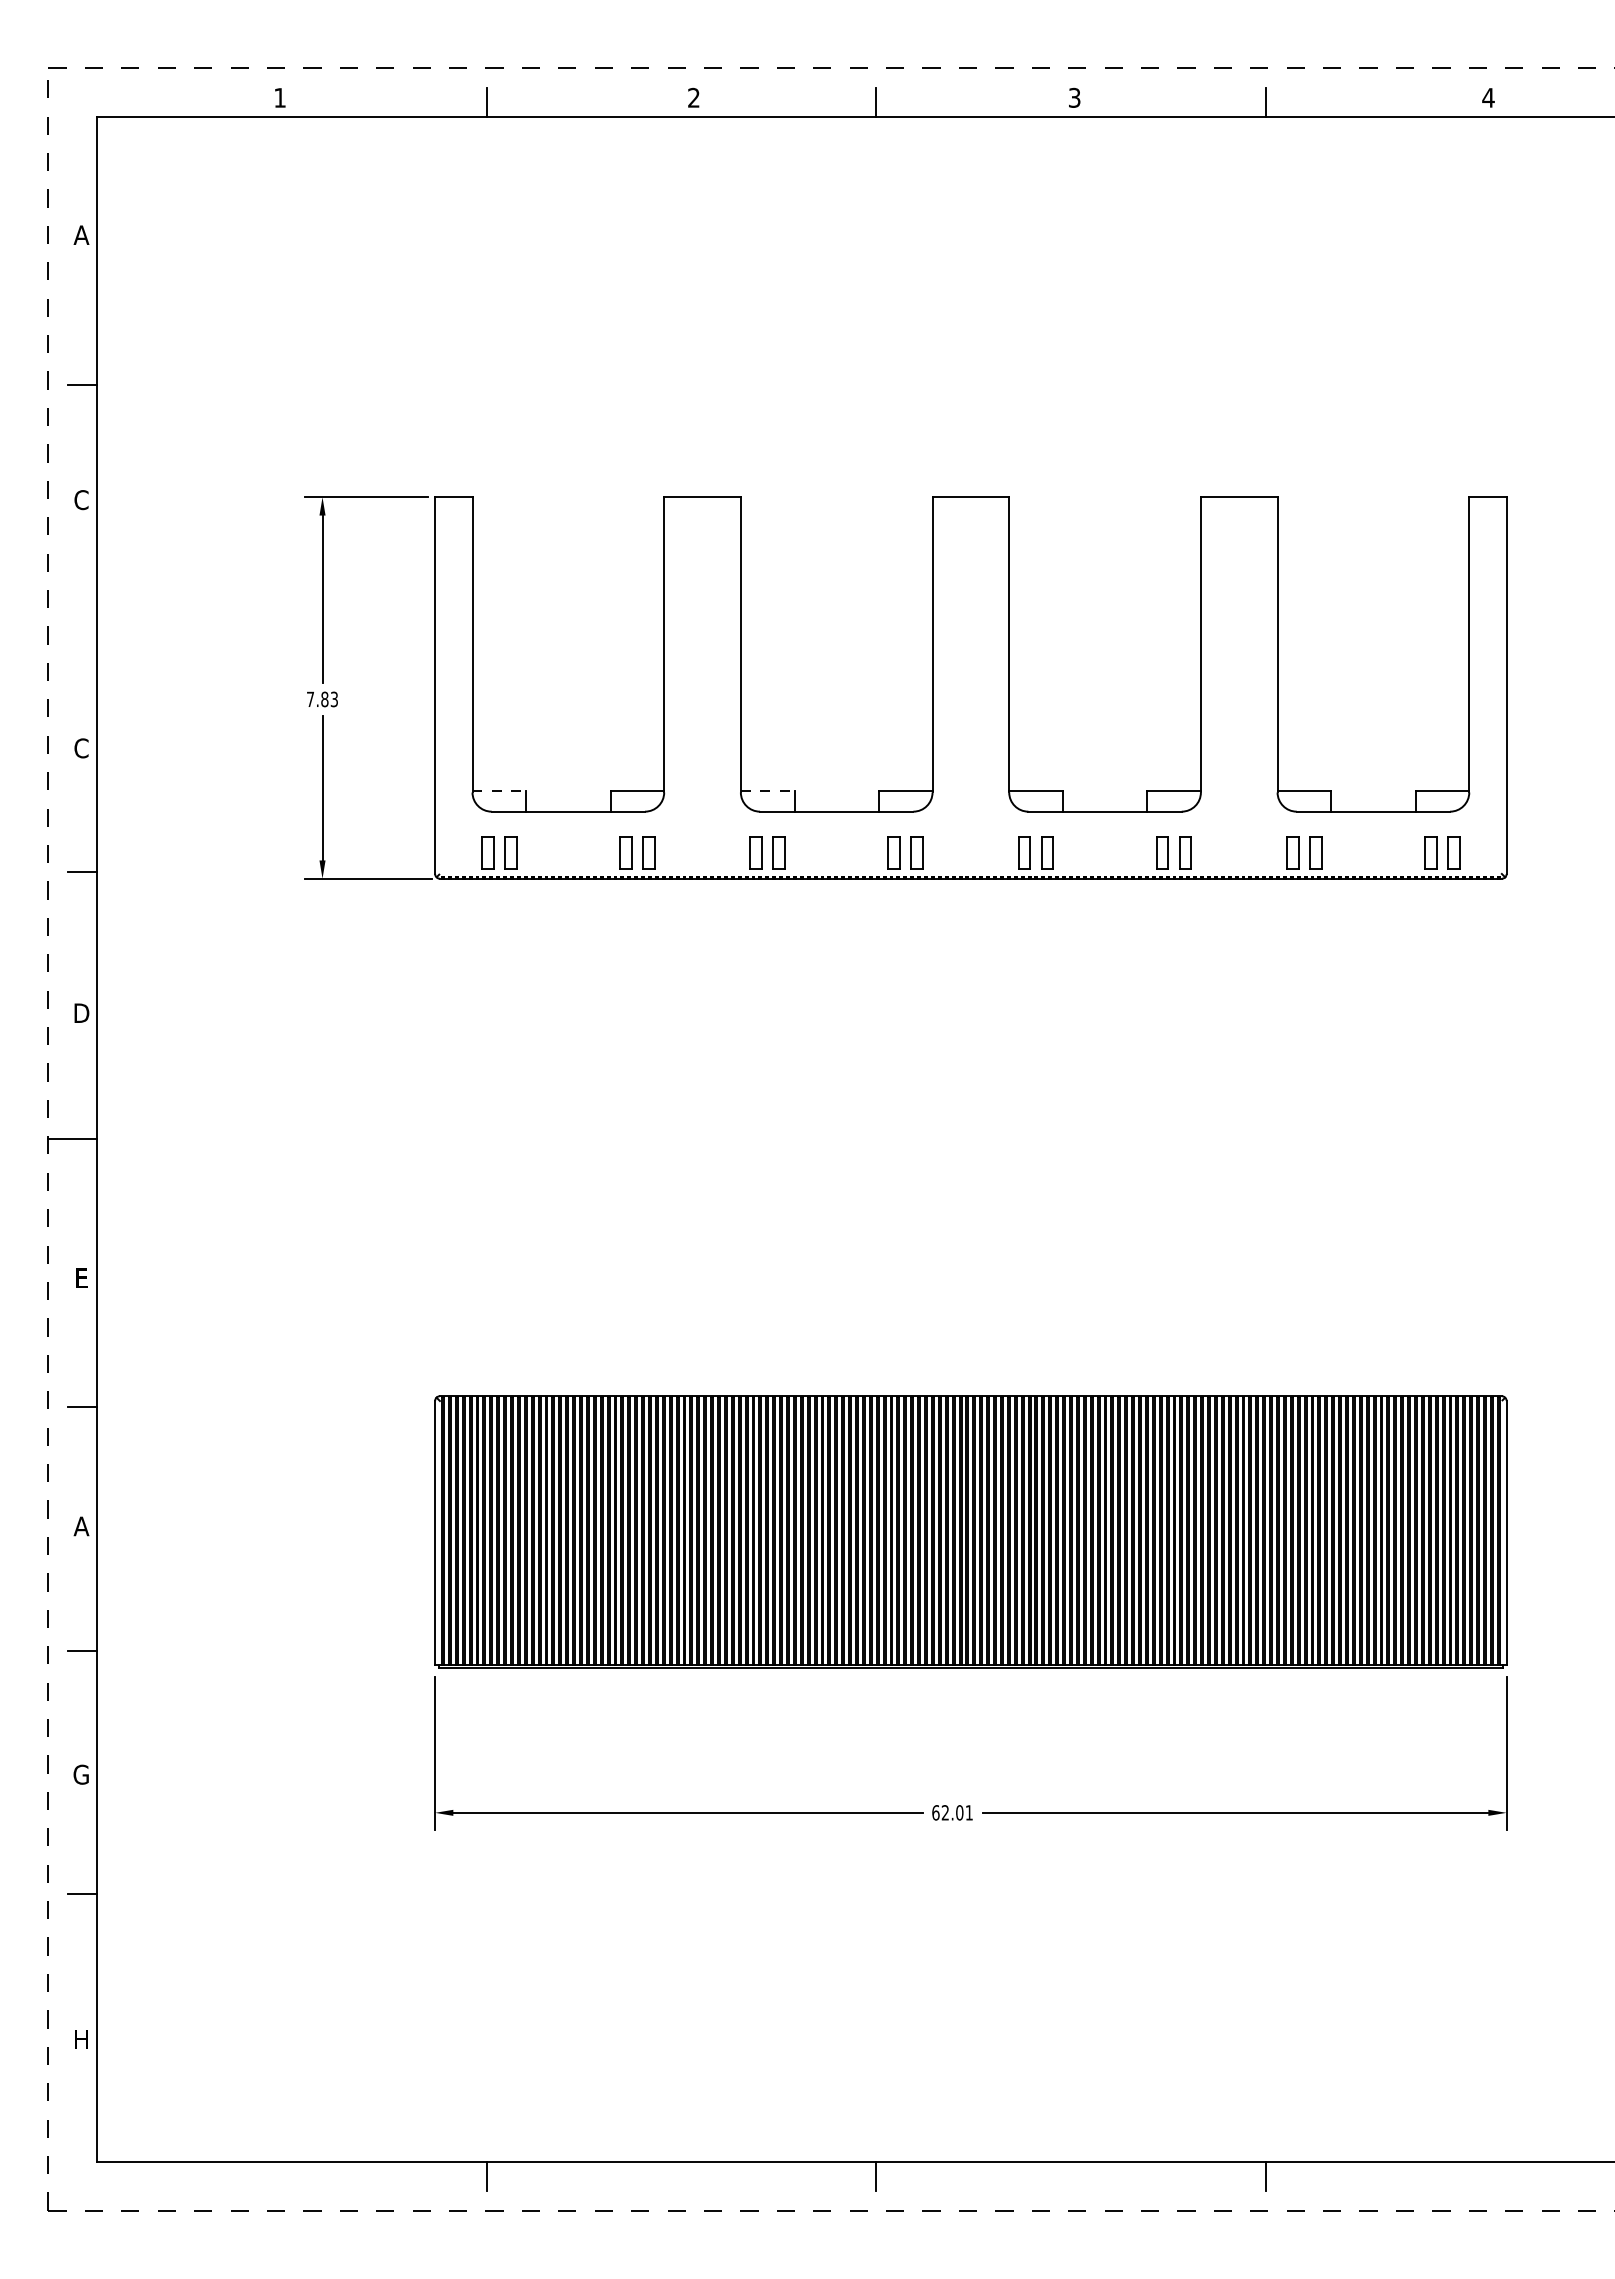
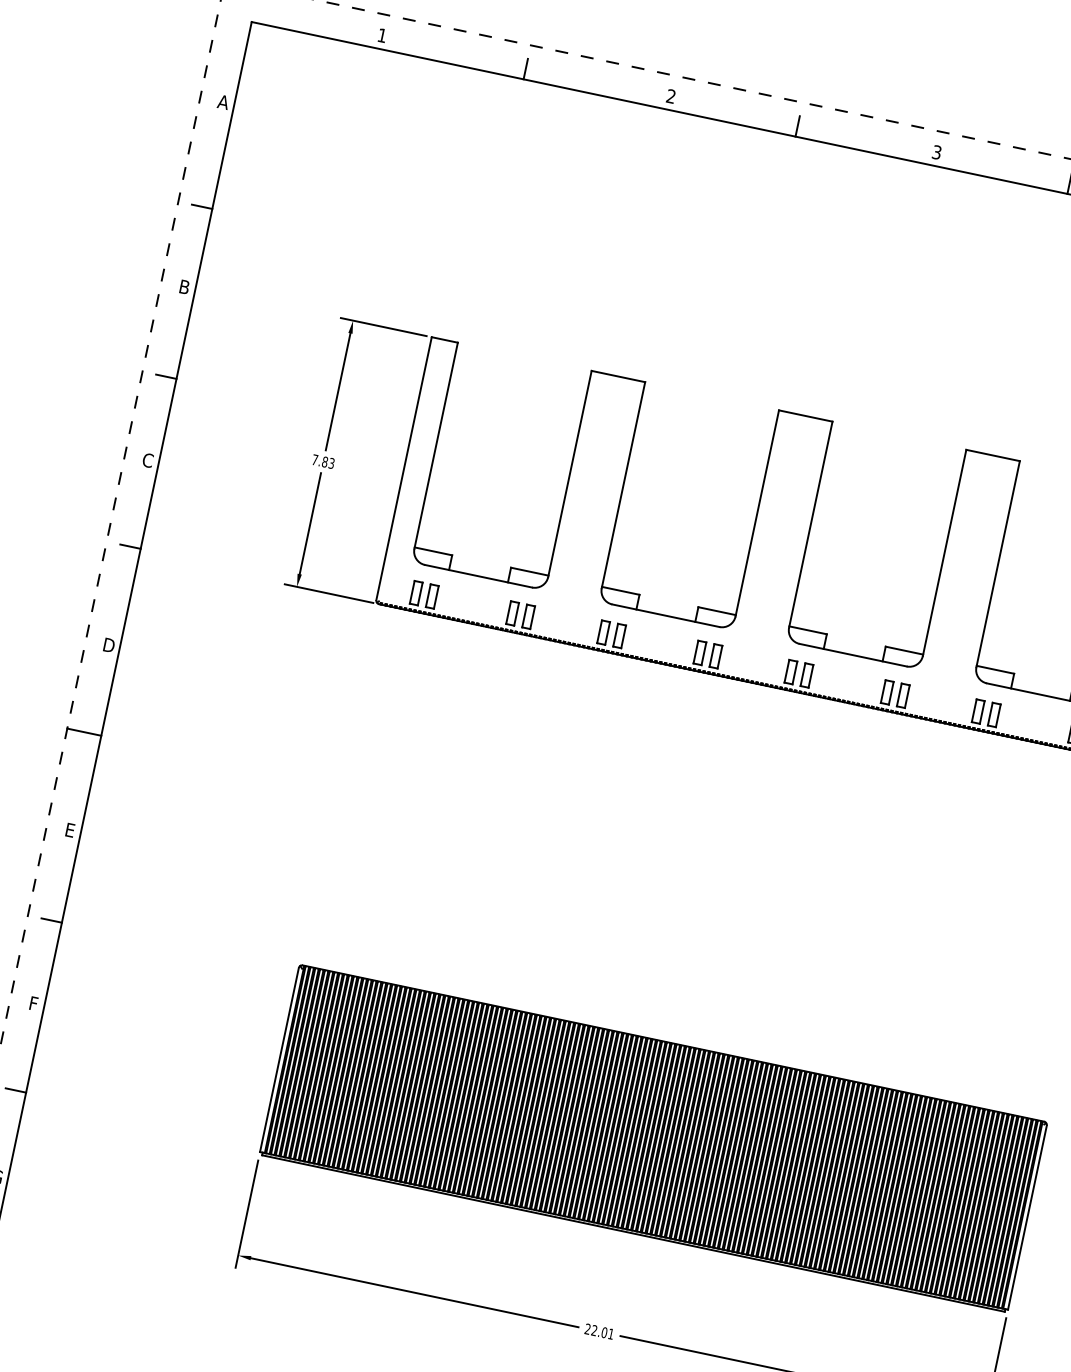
text: (81, 500) -> (184, 287), C -> B
line: (82, 628) -> (166, 376), added
line: (499, 790) -> (433, 551), dashed -> solid
line: (767, 790) -> (620, 590), dashed -> solid
text: (81, 1526) -> (33, 1003), A -> F
text: (935, 1812) -> (587, 1328), 62.01 -> 22.01

